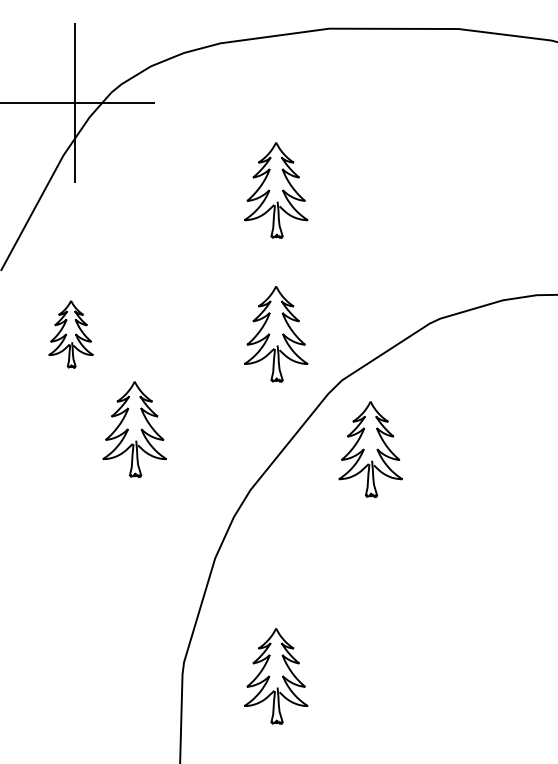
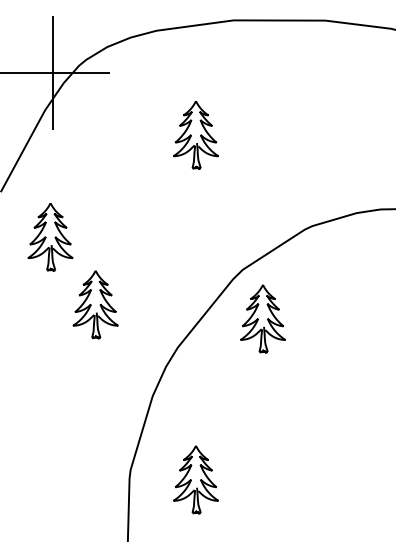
part: (71, 334) -> (50, 237), size x1.43
part: (275, 334) -> (195, 237), removed

